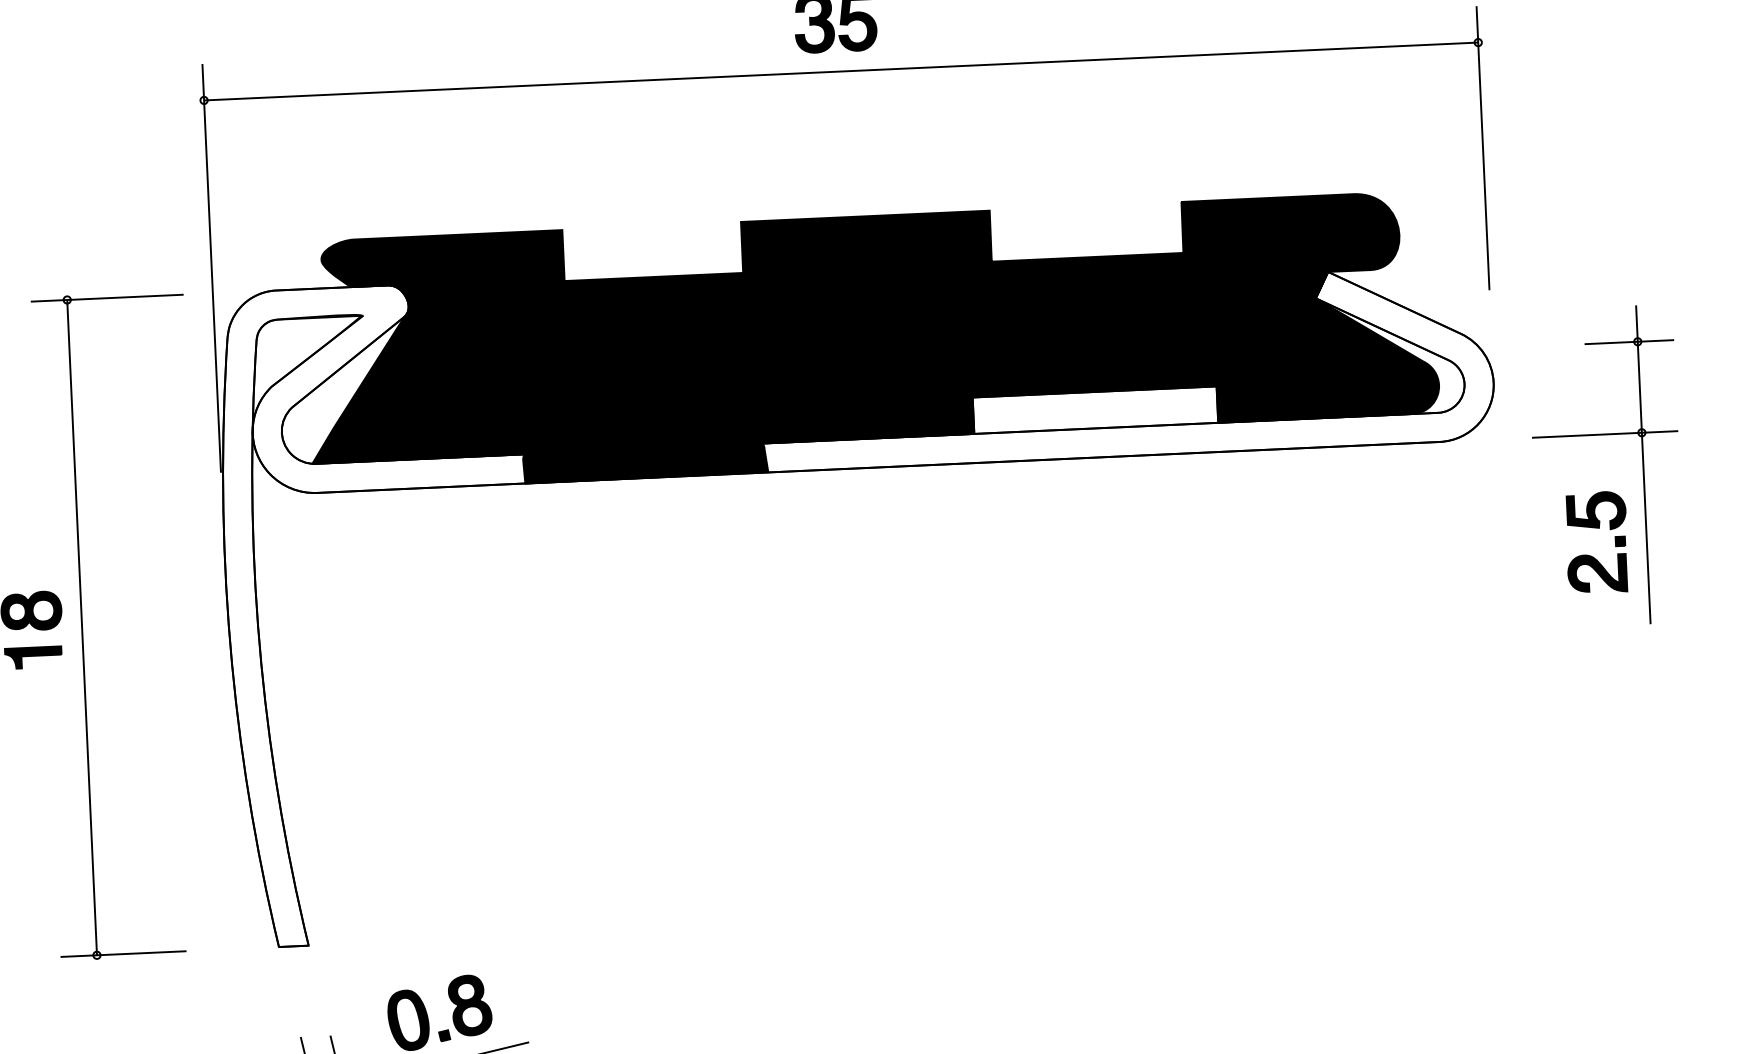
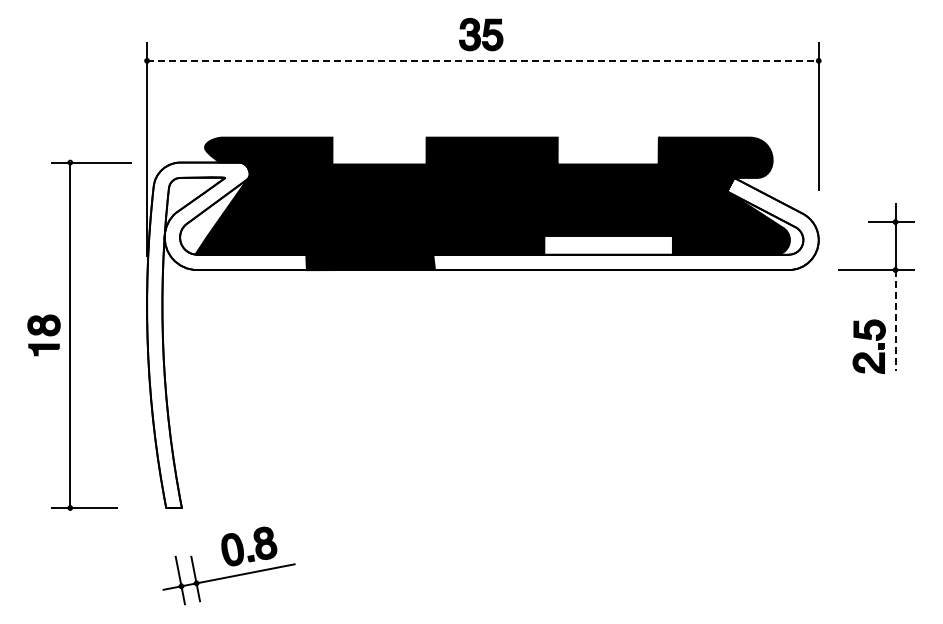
line: (840, 70) -> (482, 60), solid -> dashed
part: (1594, 528) -> (868, 339), moved
line: (1646, 530) -> (895, 321), solid -> dashed

